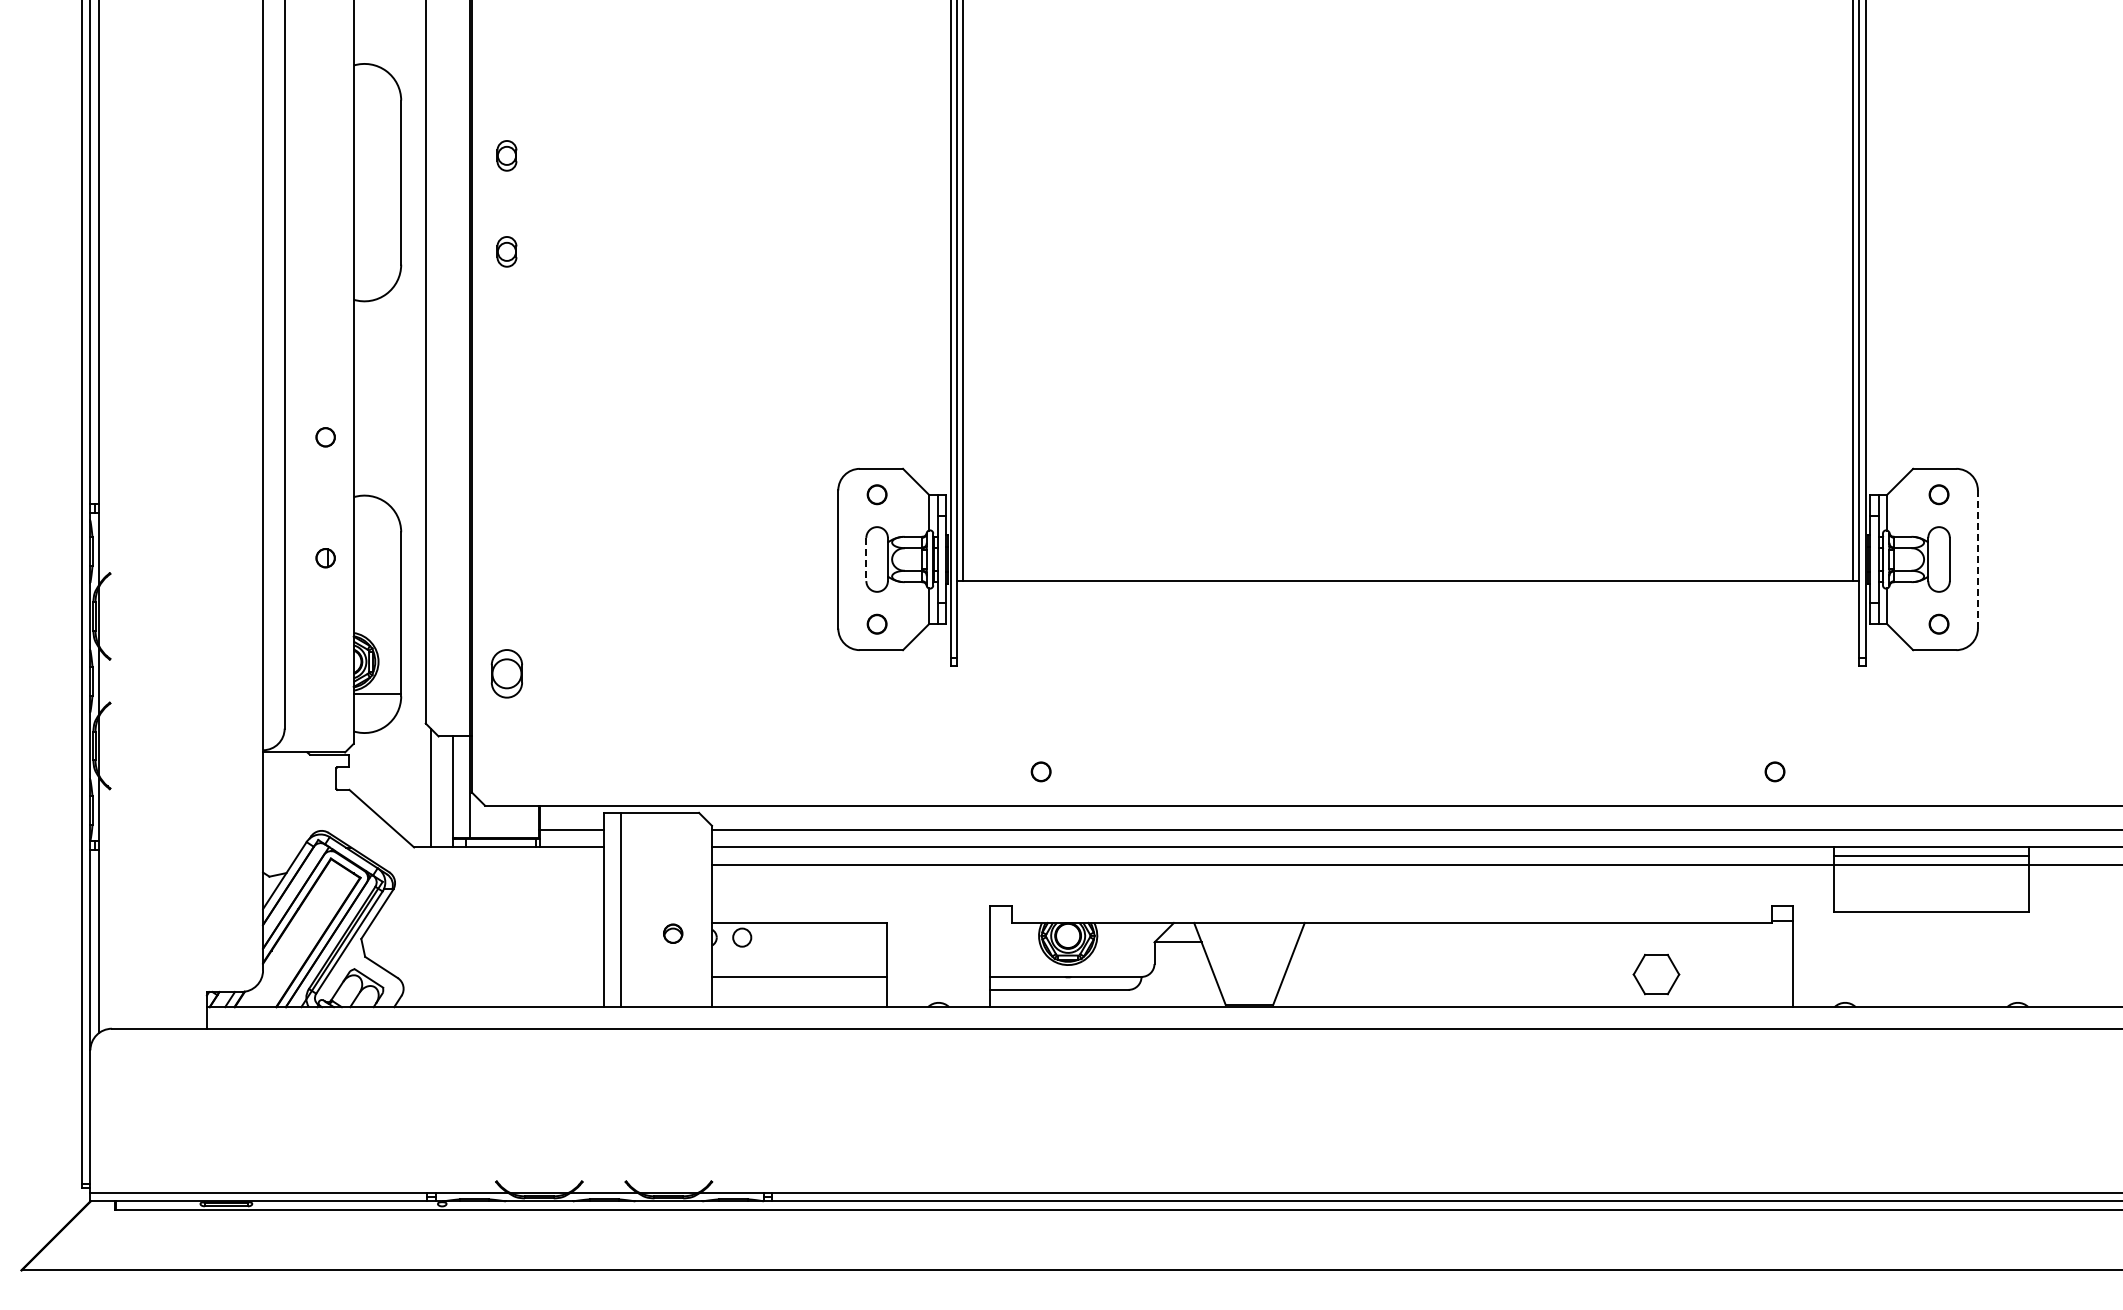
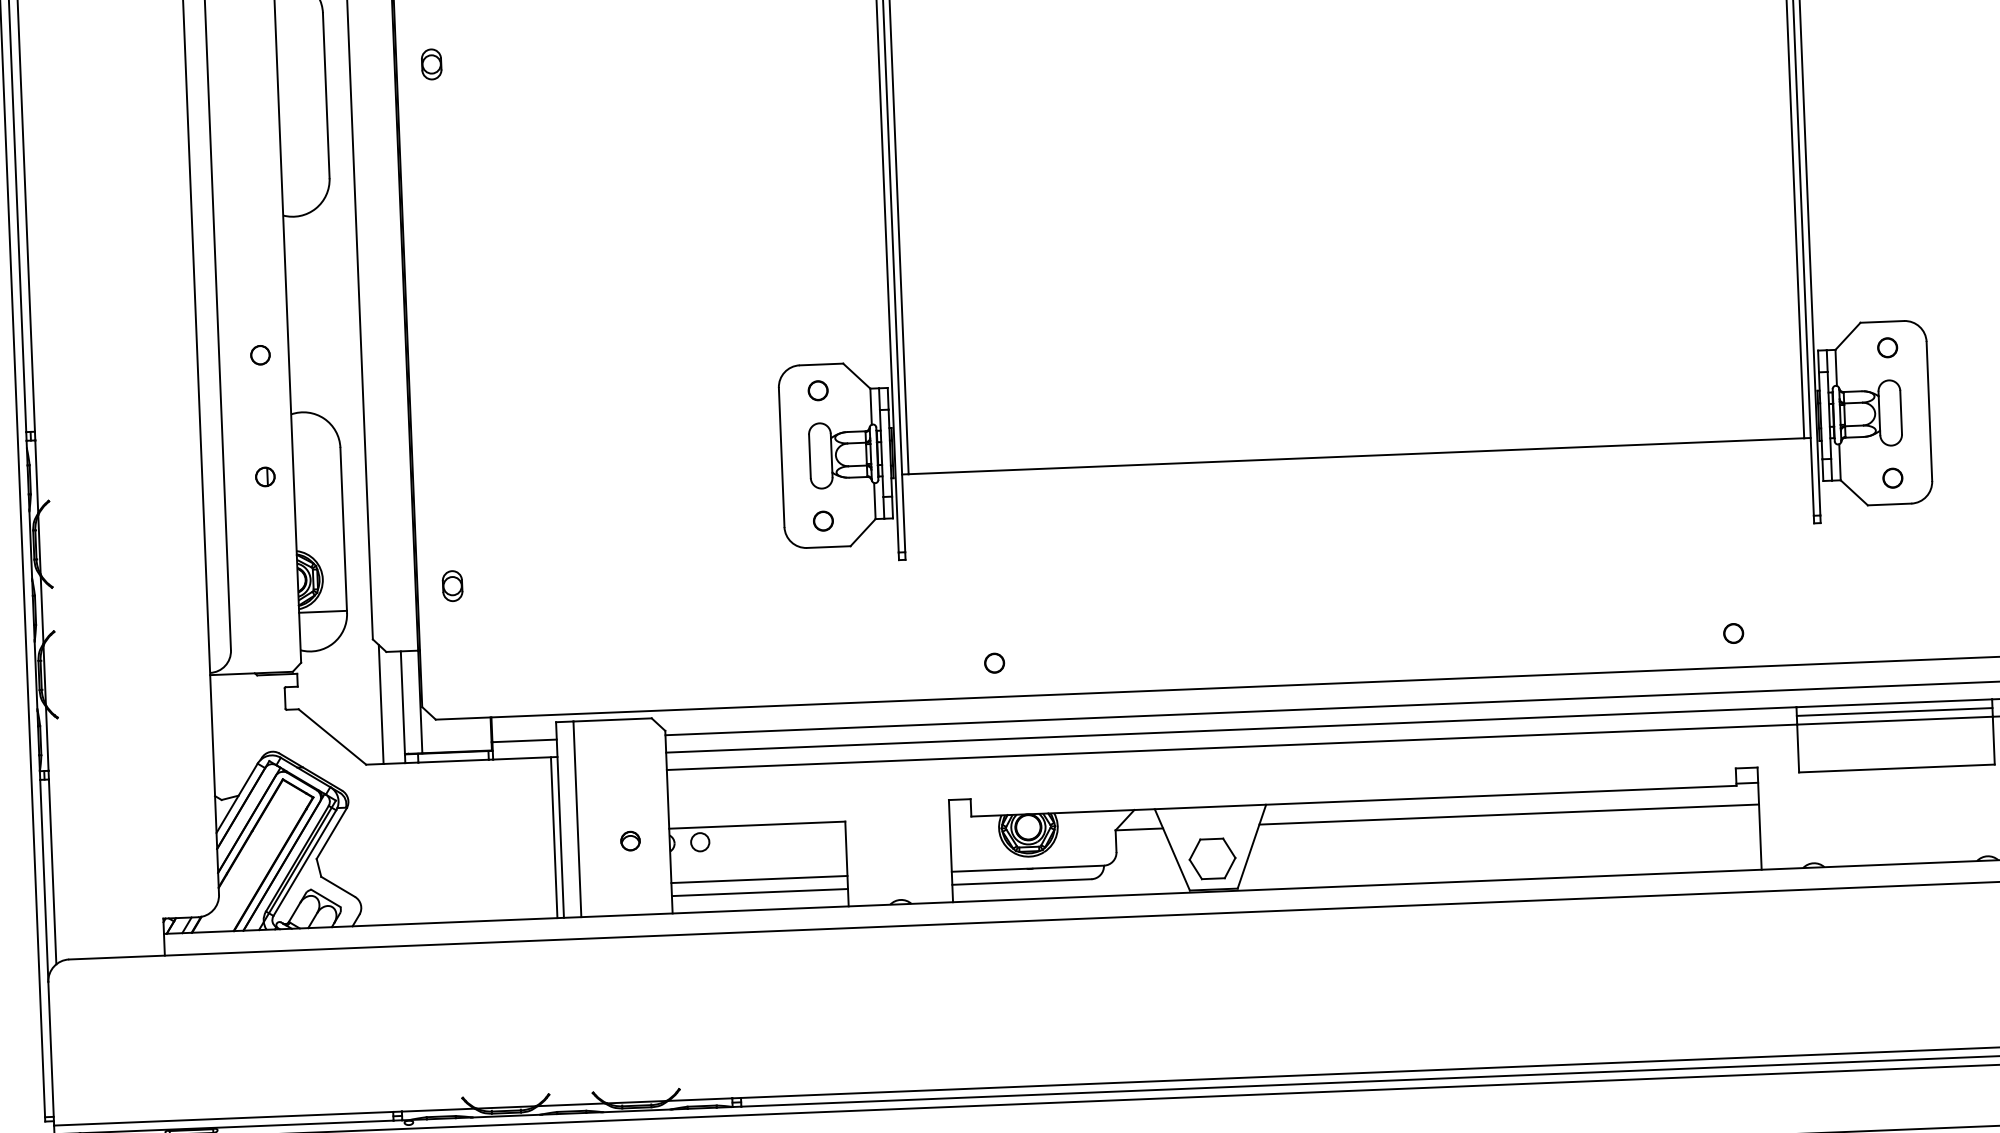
part: (506, 251) -> (435, 160), removed
line: (866, 559) -> (810, 456), dashed -> solid
line: (1977, 560) -> (1929, 412), dashed -> solid
part: (506, 673) -> (452, 585), size x0.62
line: (597, 927) -> (554, 837), added
line: (1545, 942) -> (1509, 814), added
part: (1656, 974) -> (1212, 858), moved
line: (799, 989) -> (760, 892), added

